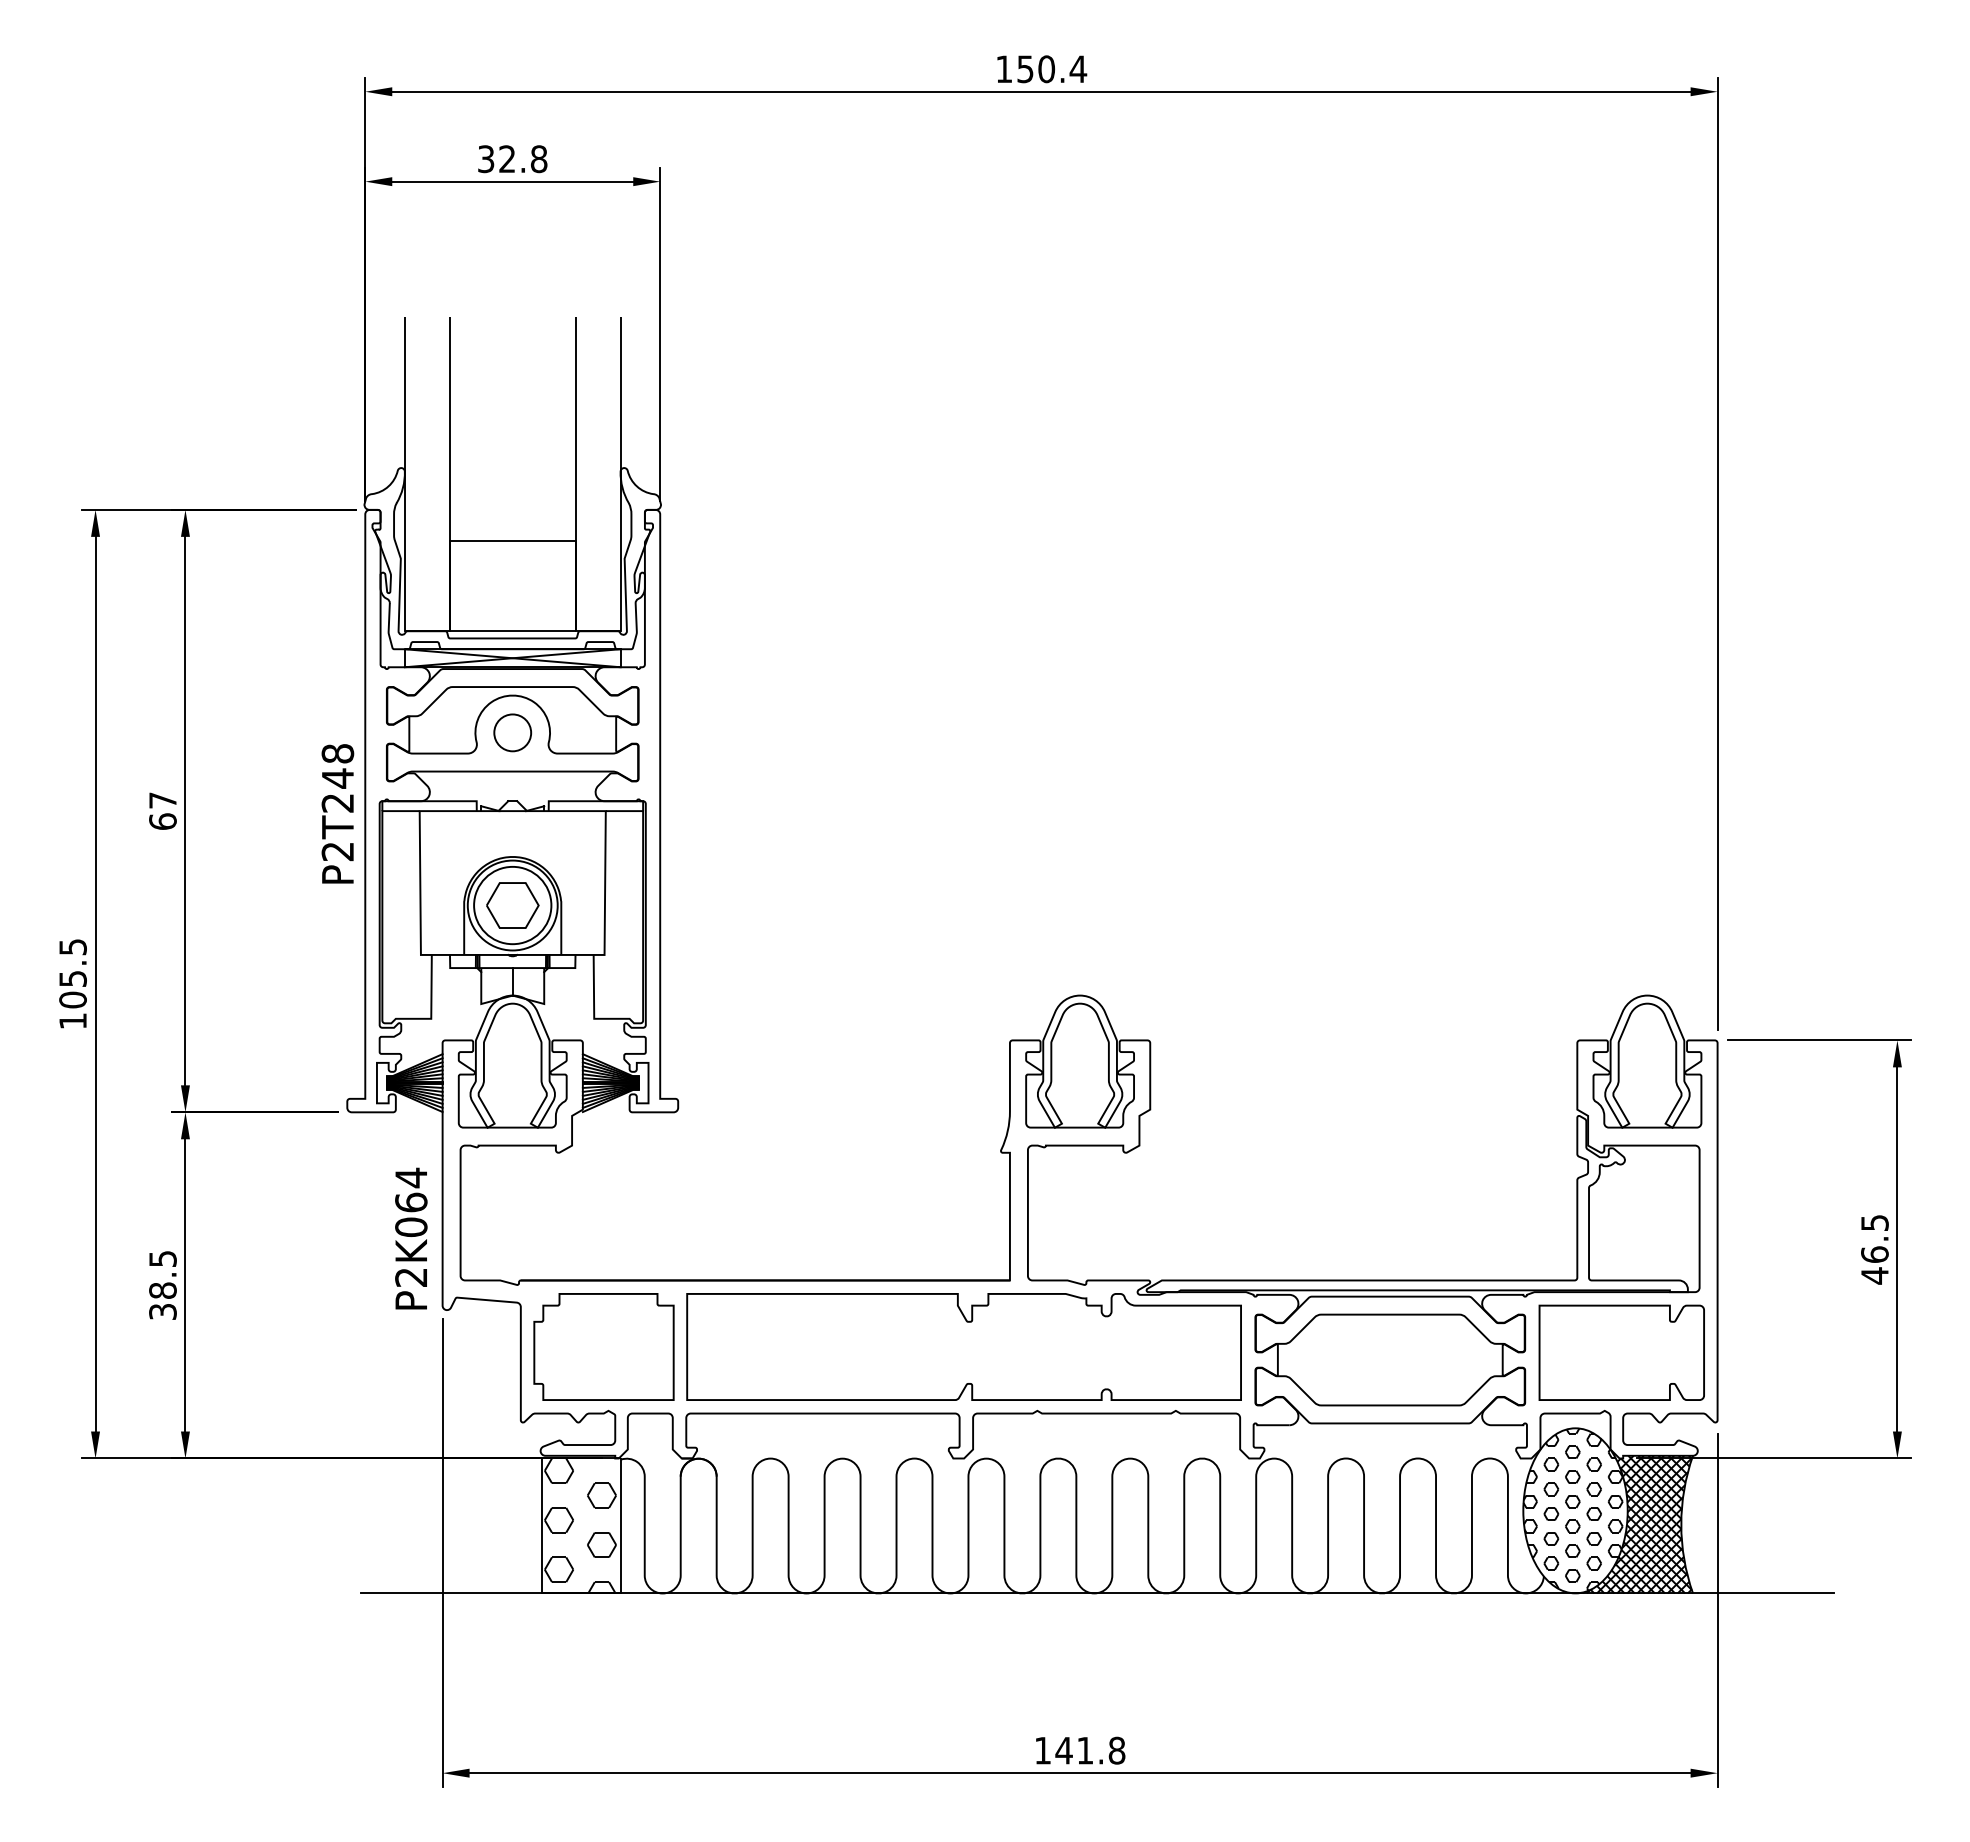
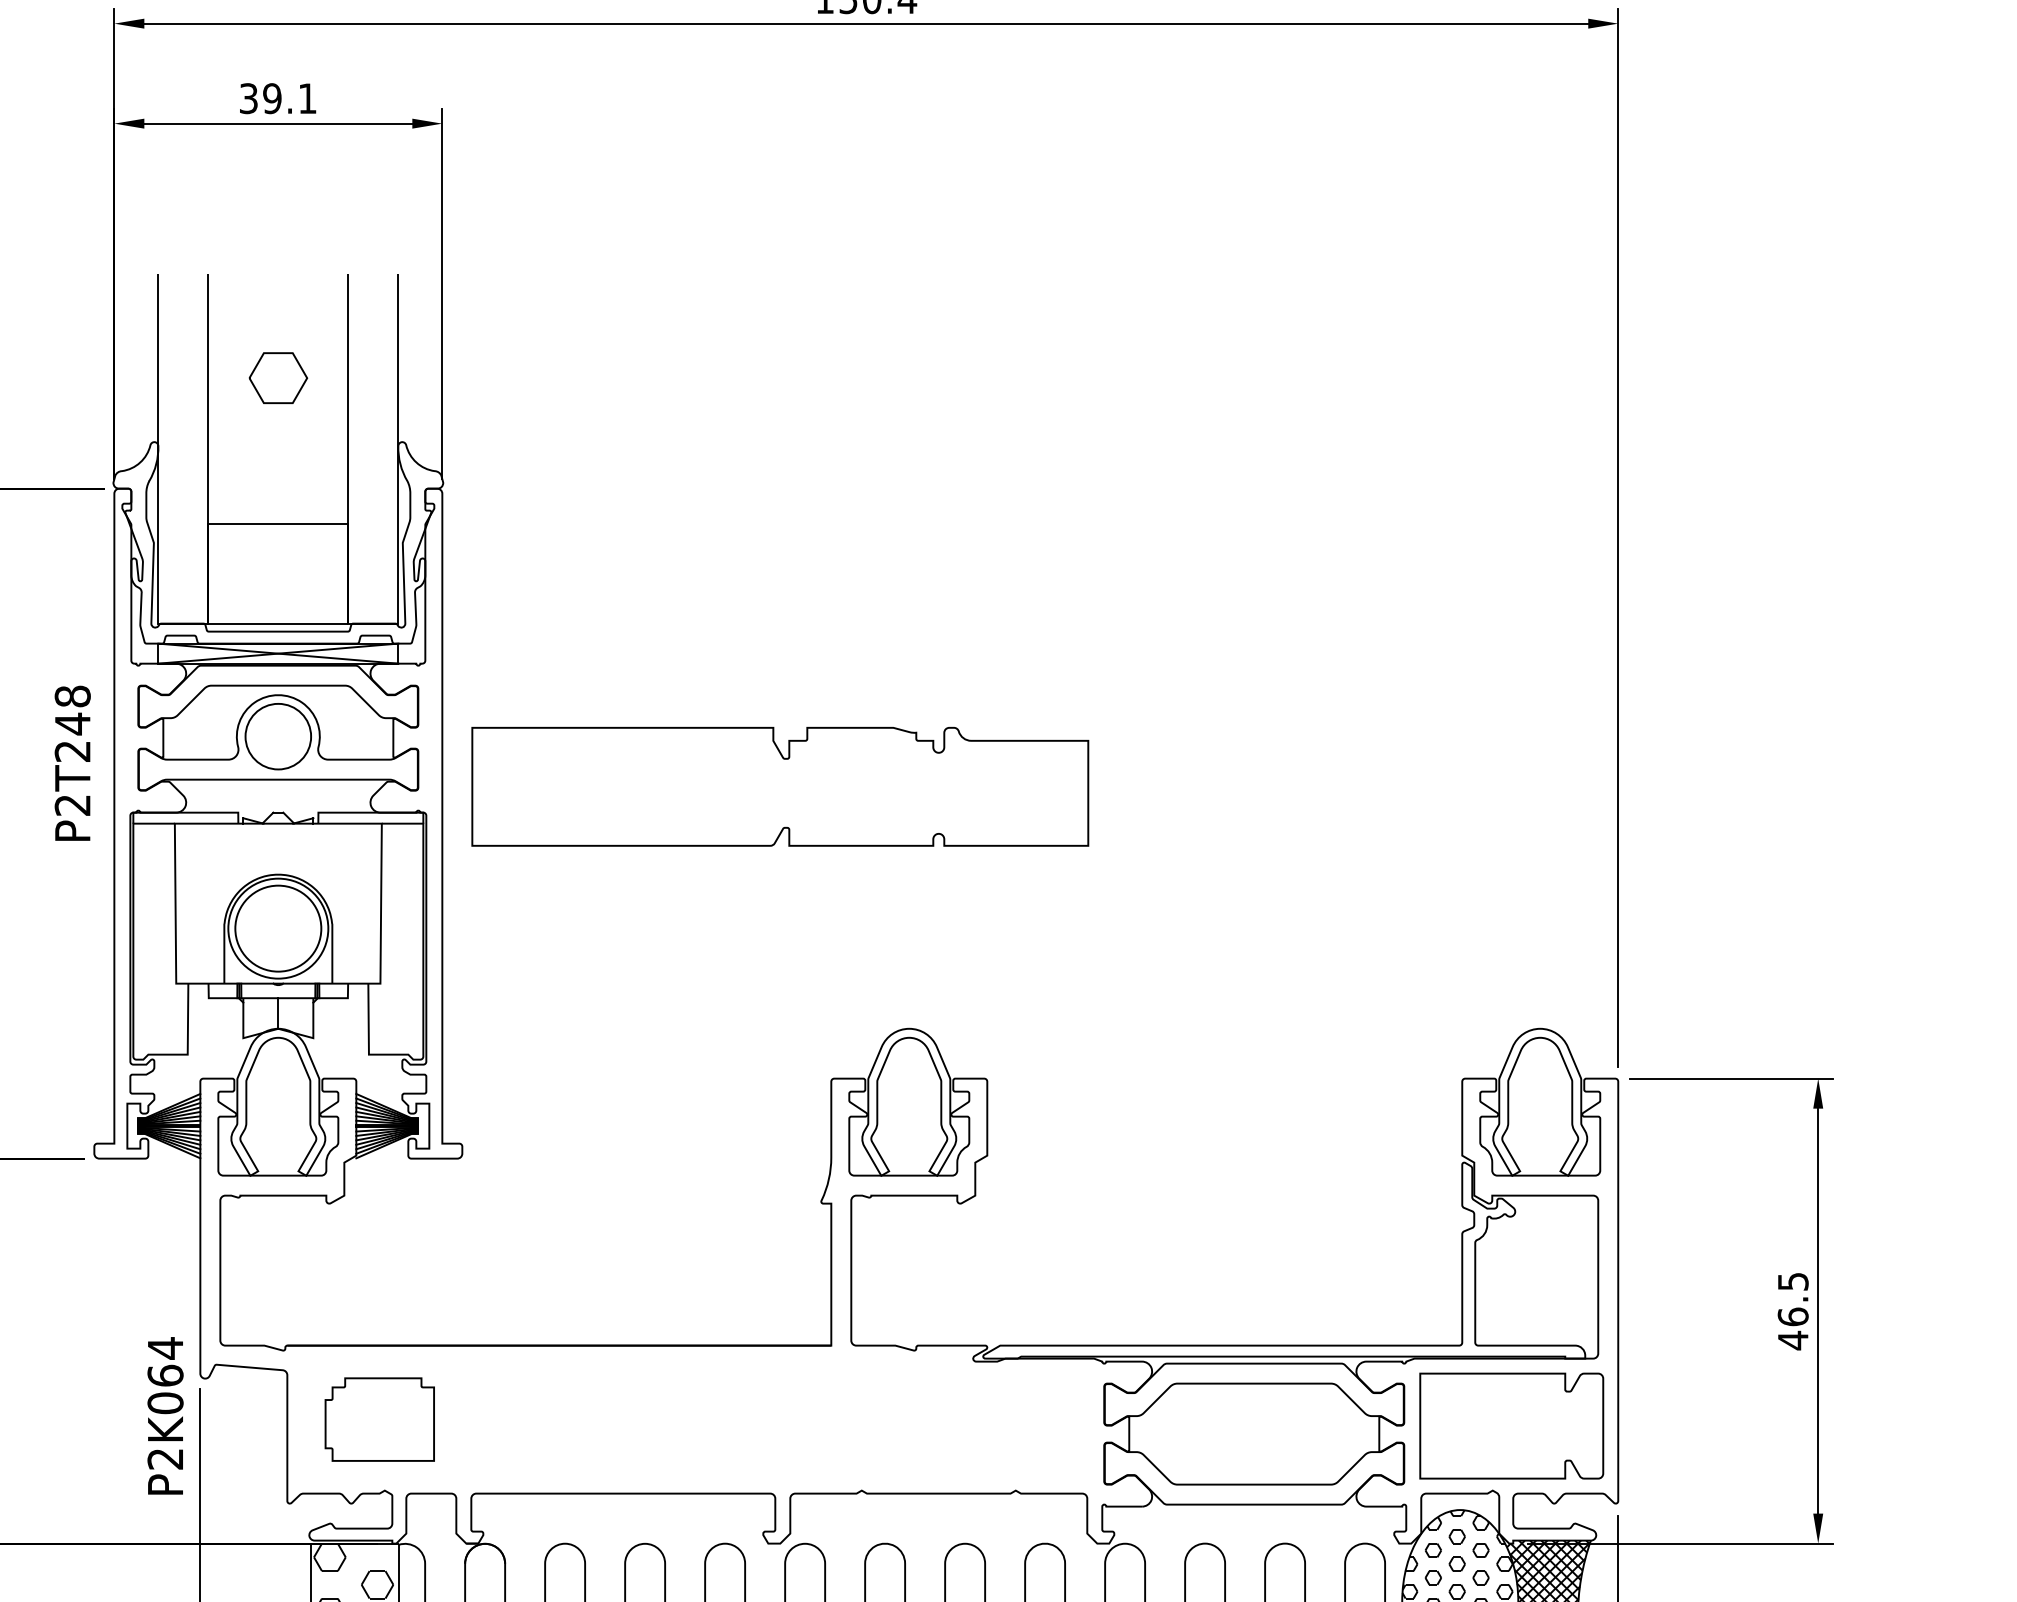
text: (523, 159) -> (290, 98), 32.8 -> 39.1
circle: (512, 732) -> (278, 736), size x1.6
text: (337, 813) -> (72, 762), moved
part: (512, 905) -> (278, 378), moved
text: (411, 1238) -> (165, 1415), moved
part: (603, 1346) -> (379, 1419), size x0.7
part: (963, 1346) -> (779, 786), moved

